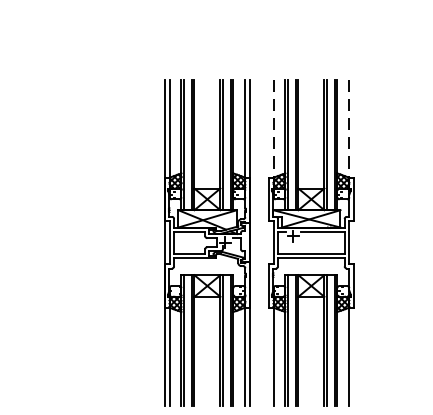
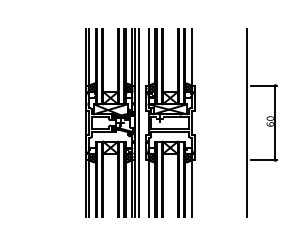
line: (273, 130) -> (148, 58), dashed -> solid
line: (349, 130) -> (192, 58), dashed -> solid
line: (257, 241) -> (139, 122), added

